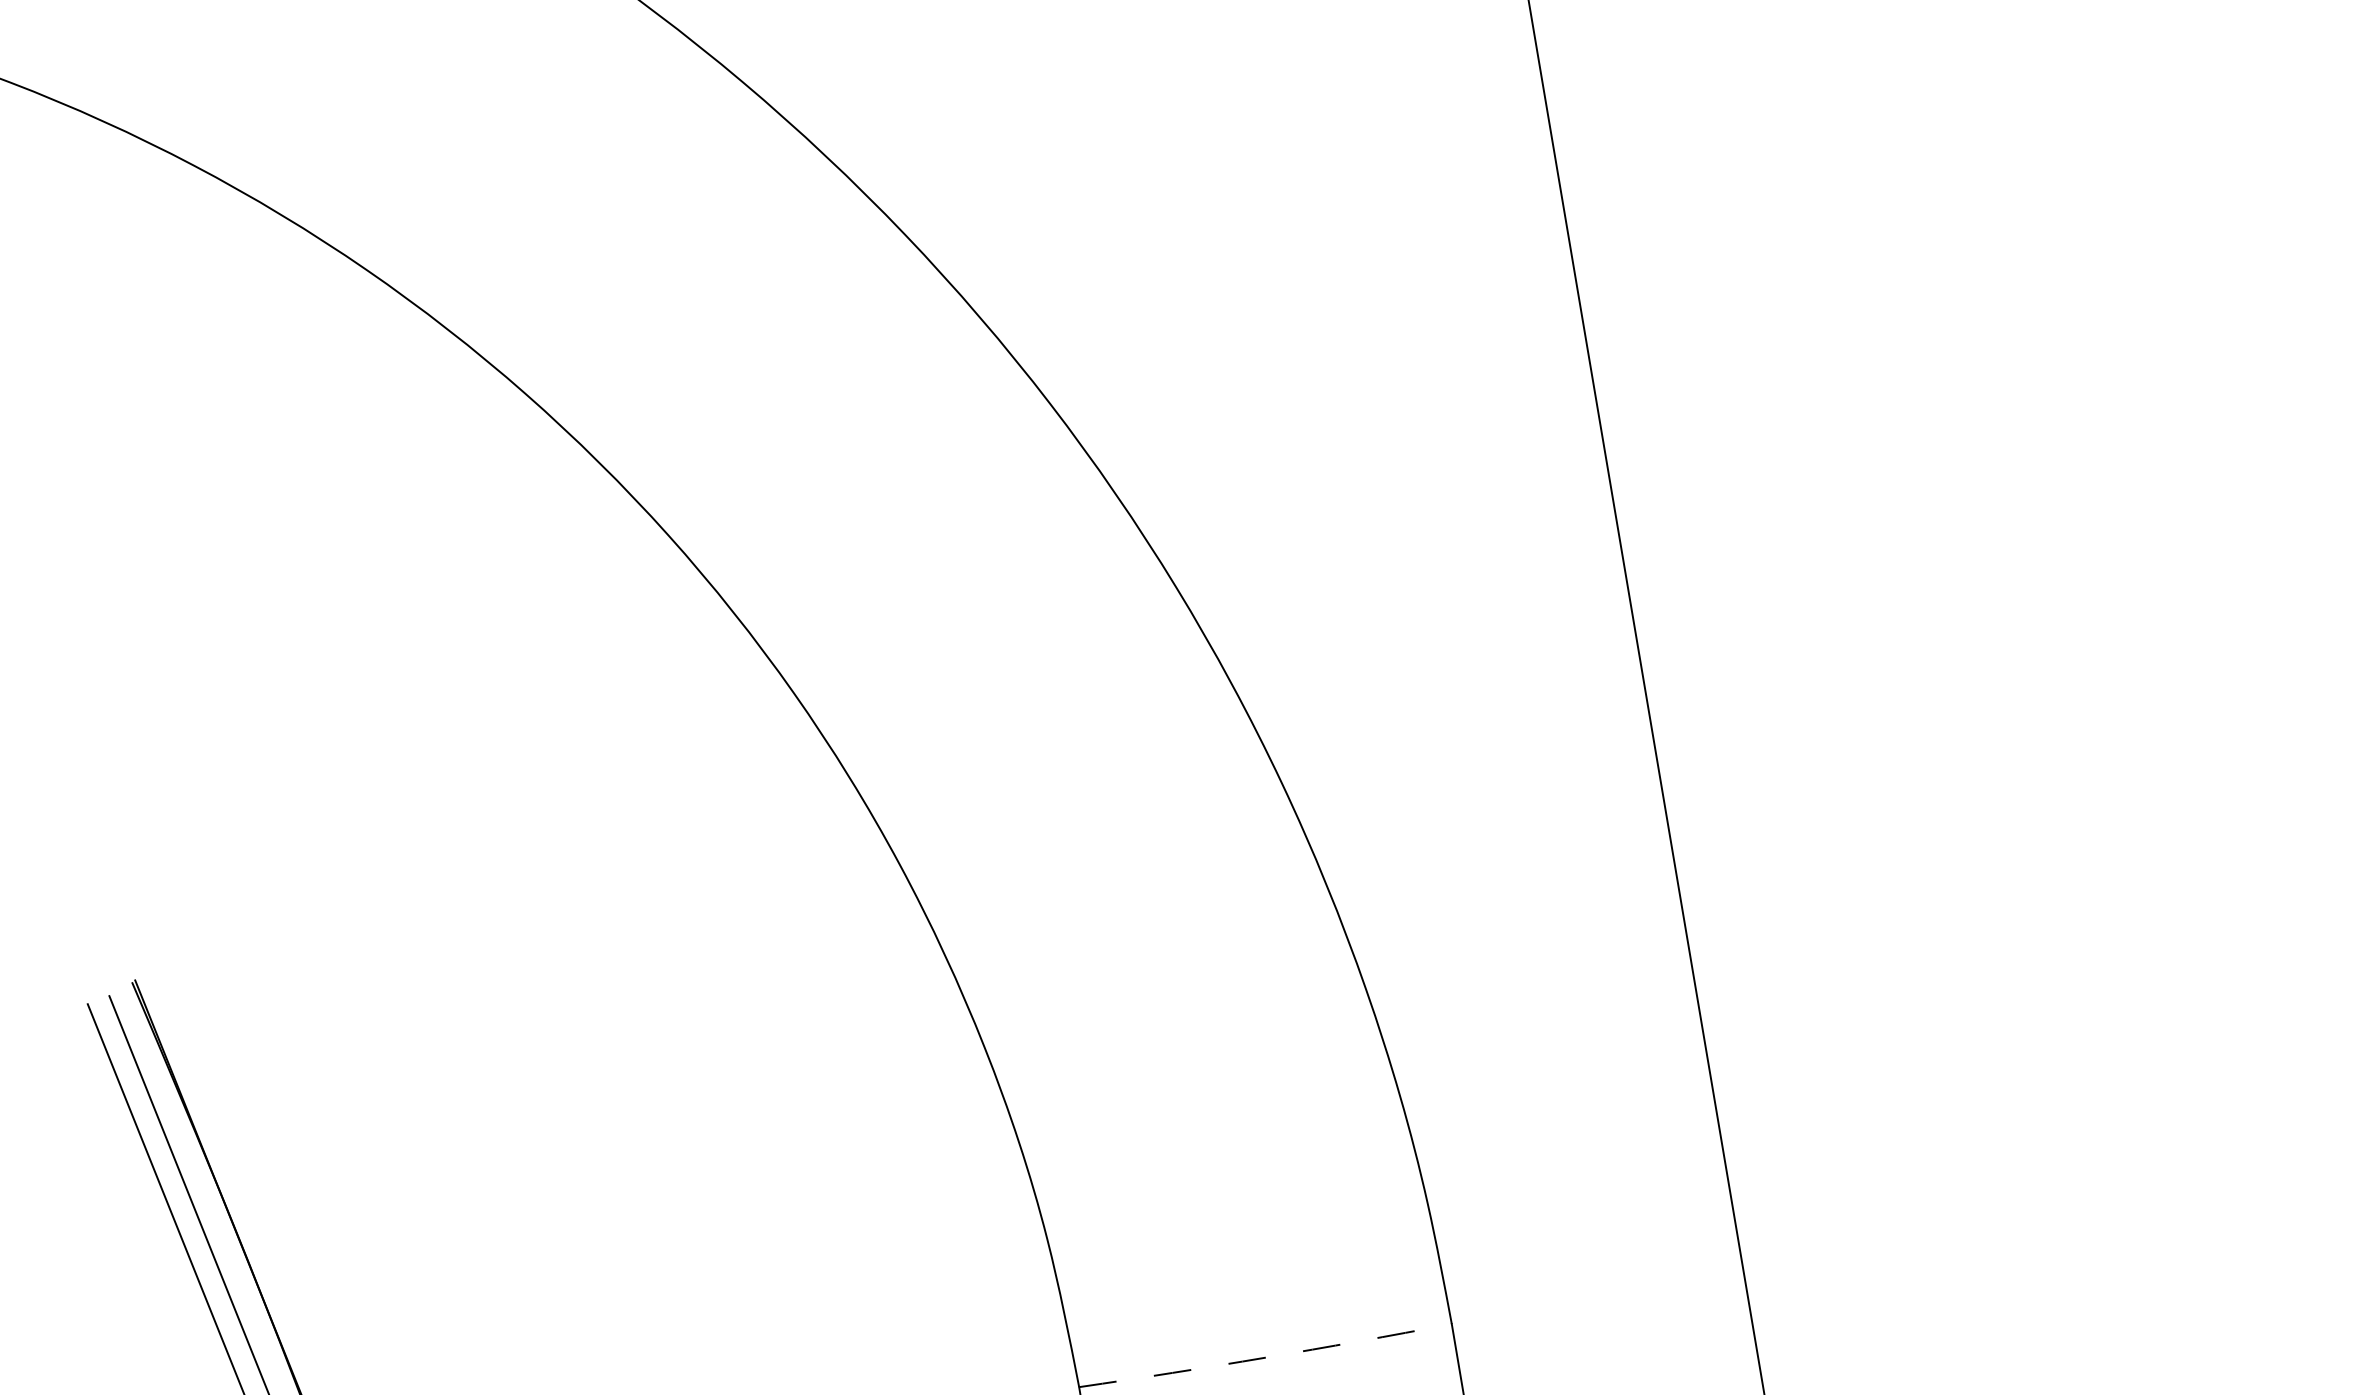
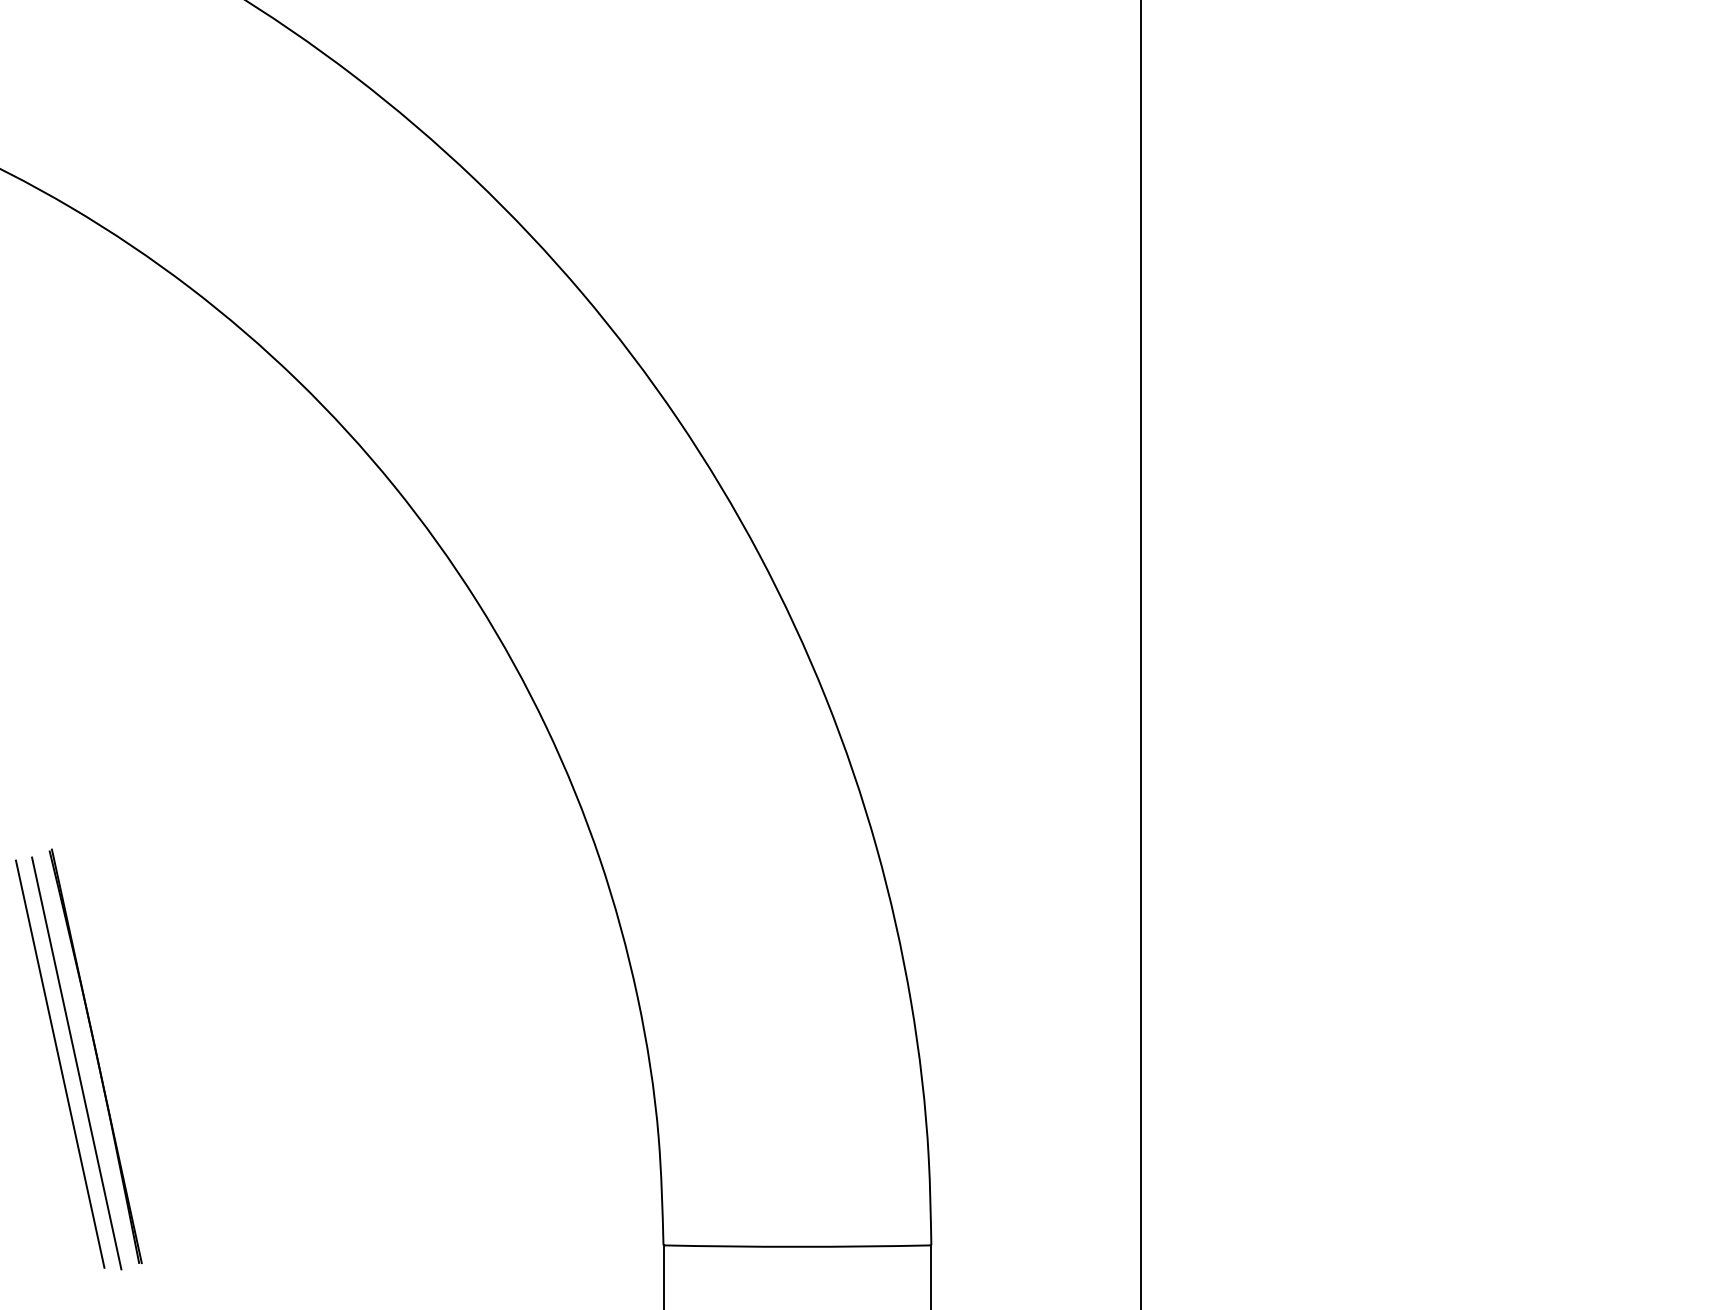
arc: (1265, 1357) -> (797, 1246), dashed -> solid

